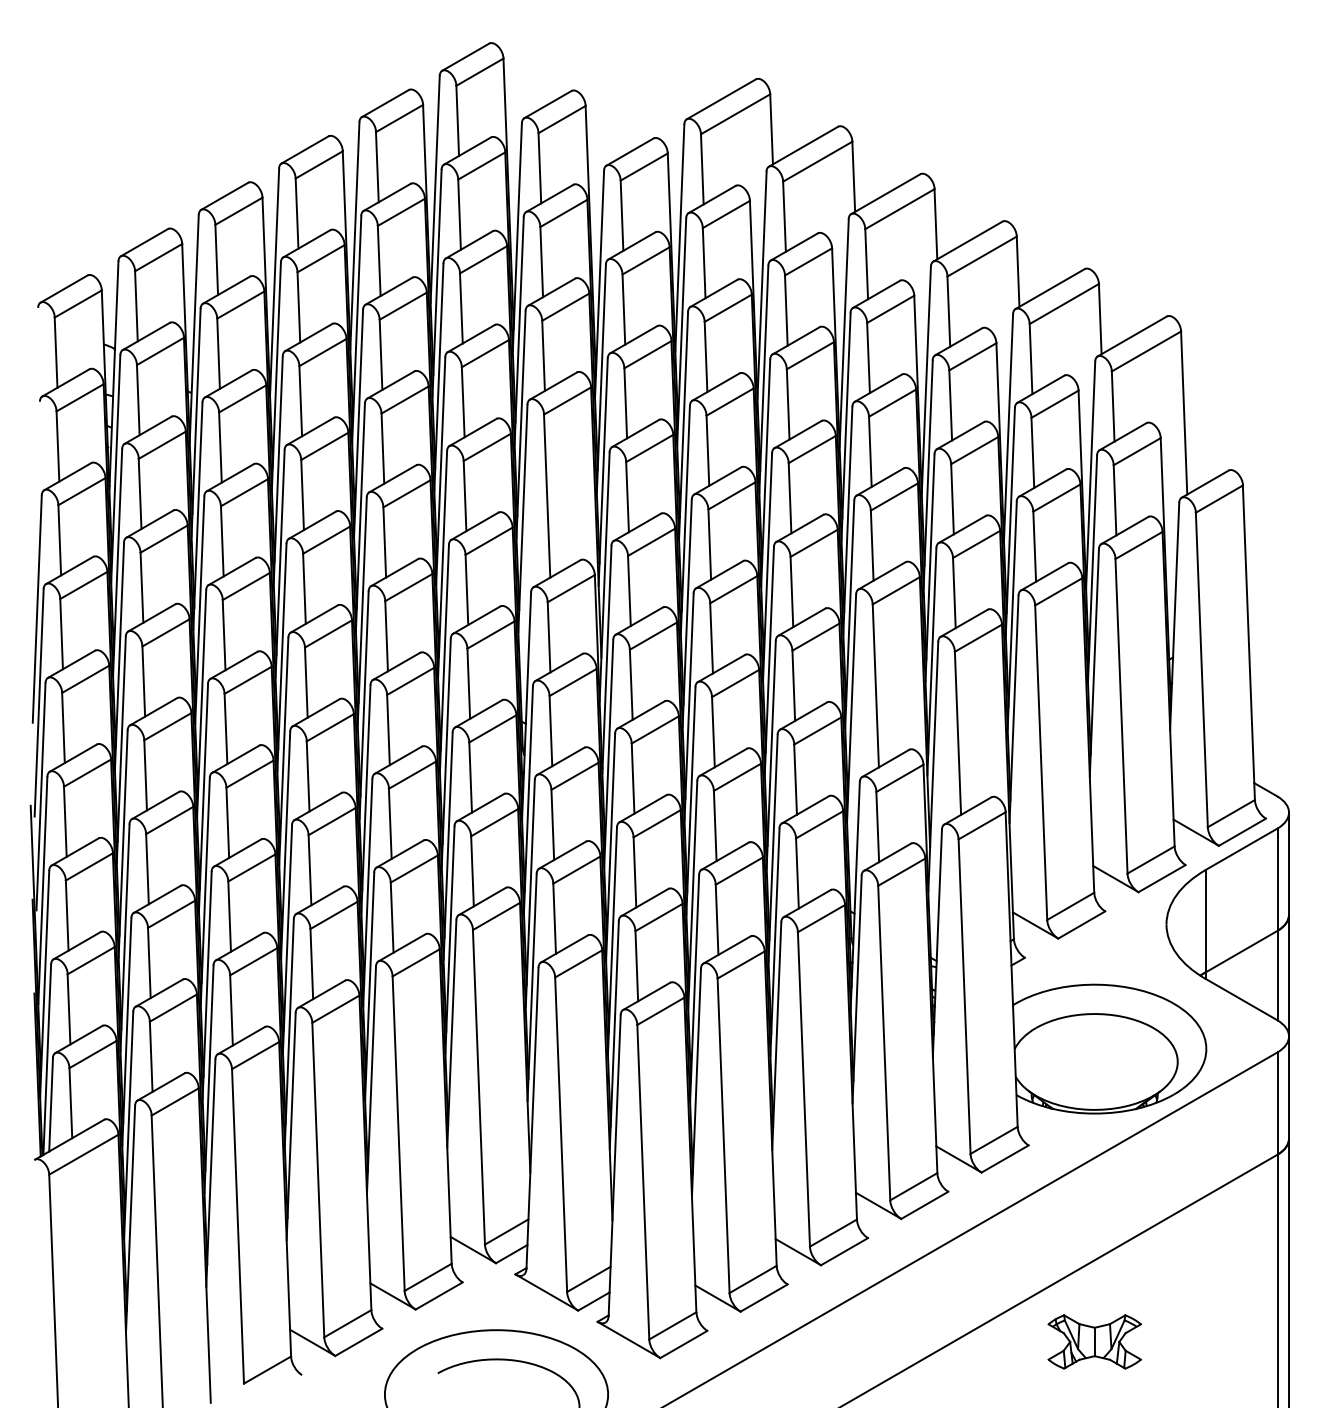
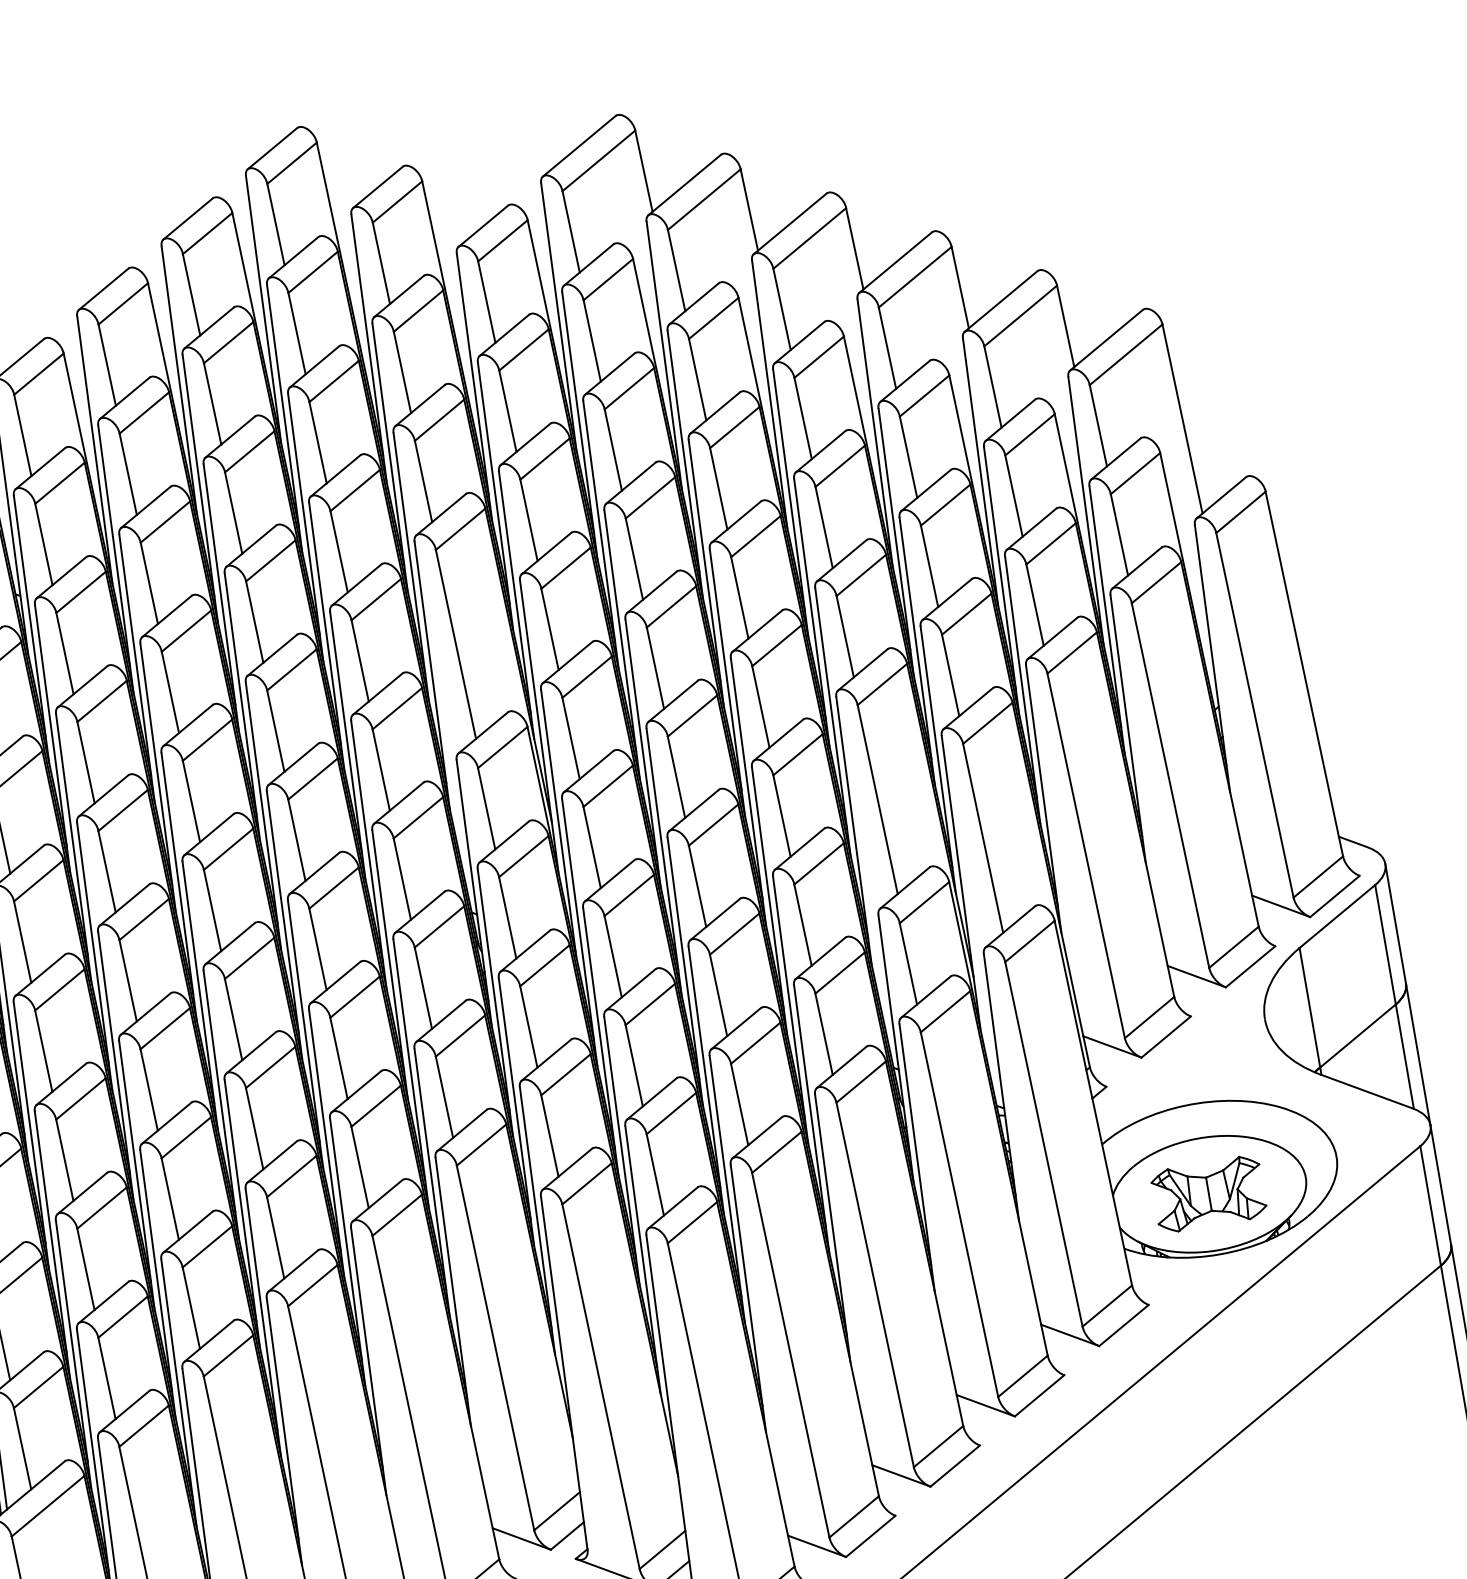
part: (1094, 1341) -> (1208, 1193), moved

